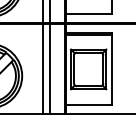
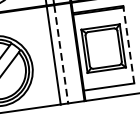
line: (49, 69) -> (61, 54), solid -> dashed
line: (111, 69) -> (128, 45), solid -> dashed

